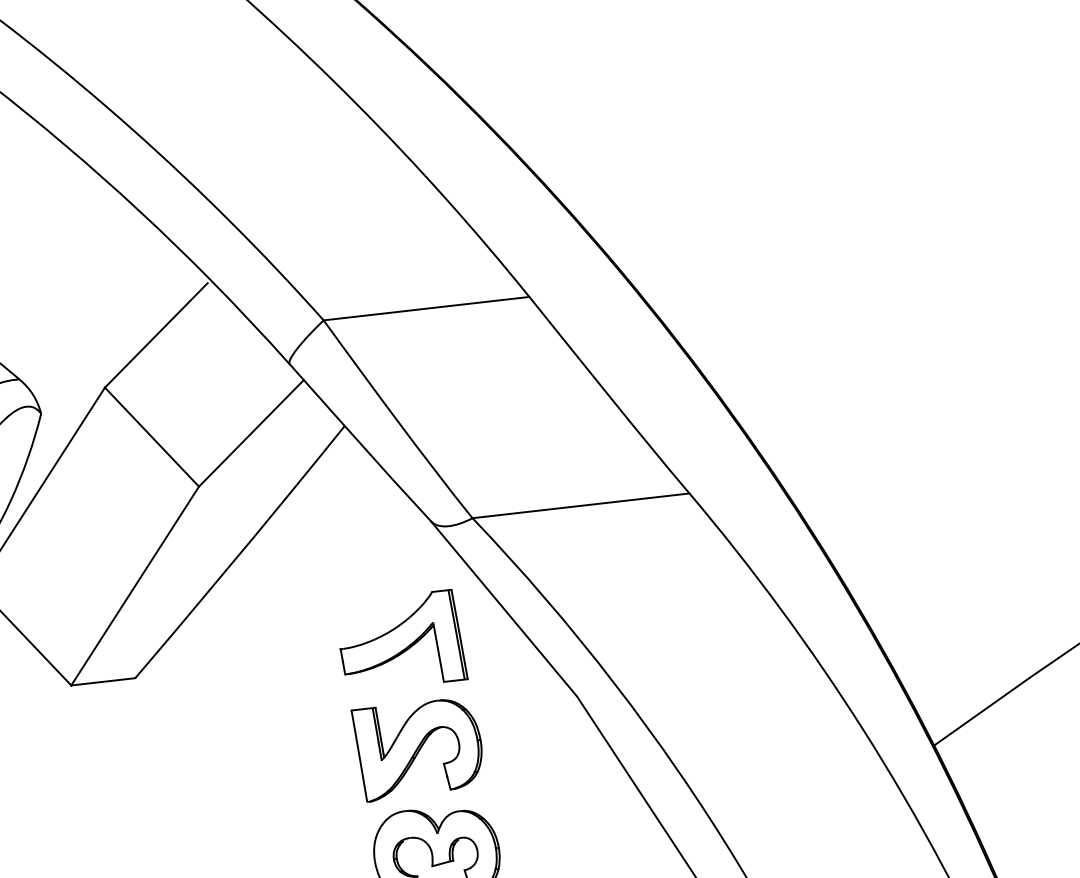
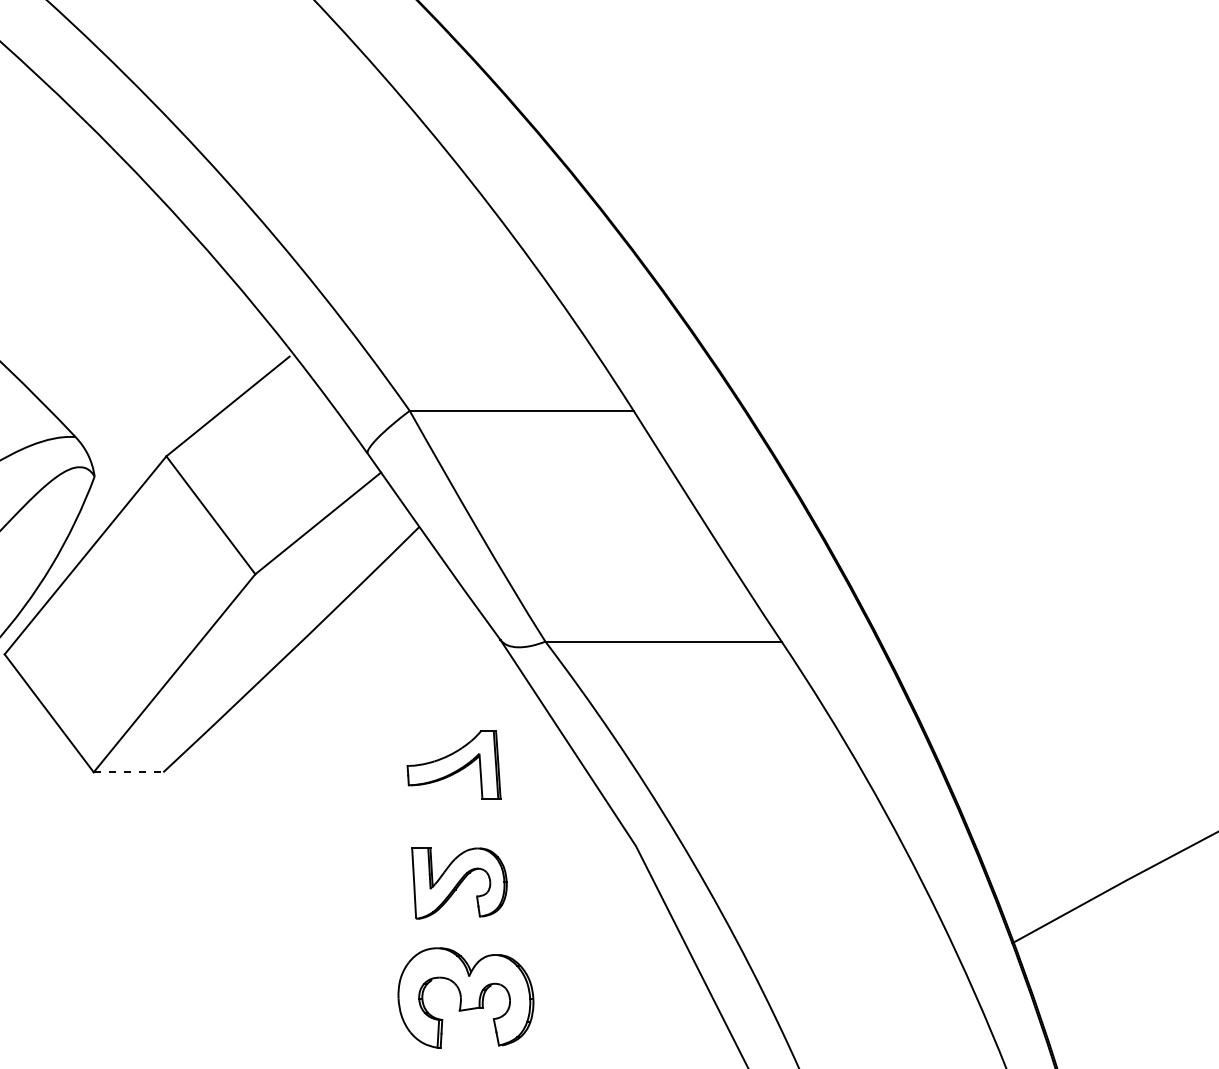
part: (400, 640) -> (453, 764), size x0.7
line: (103, 682) -> (128, 772), solid -> dashed
part: (418, 749) -> (459, 883), size x0.7

